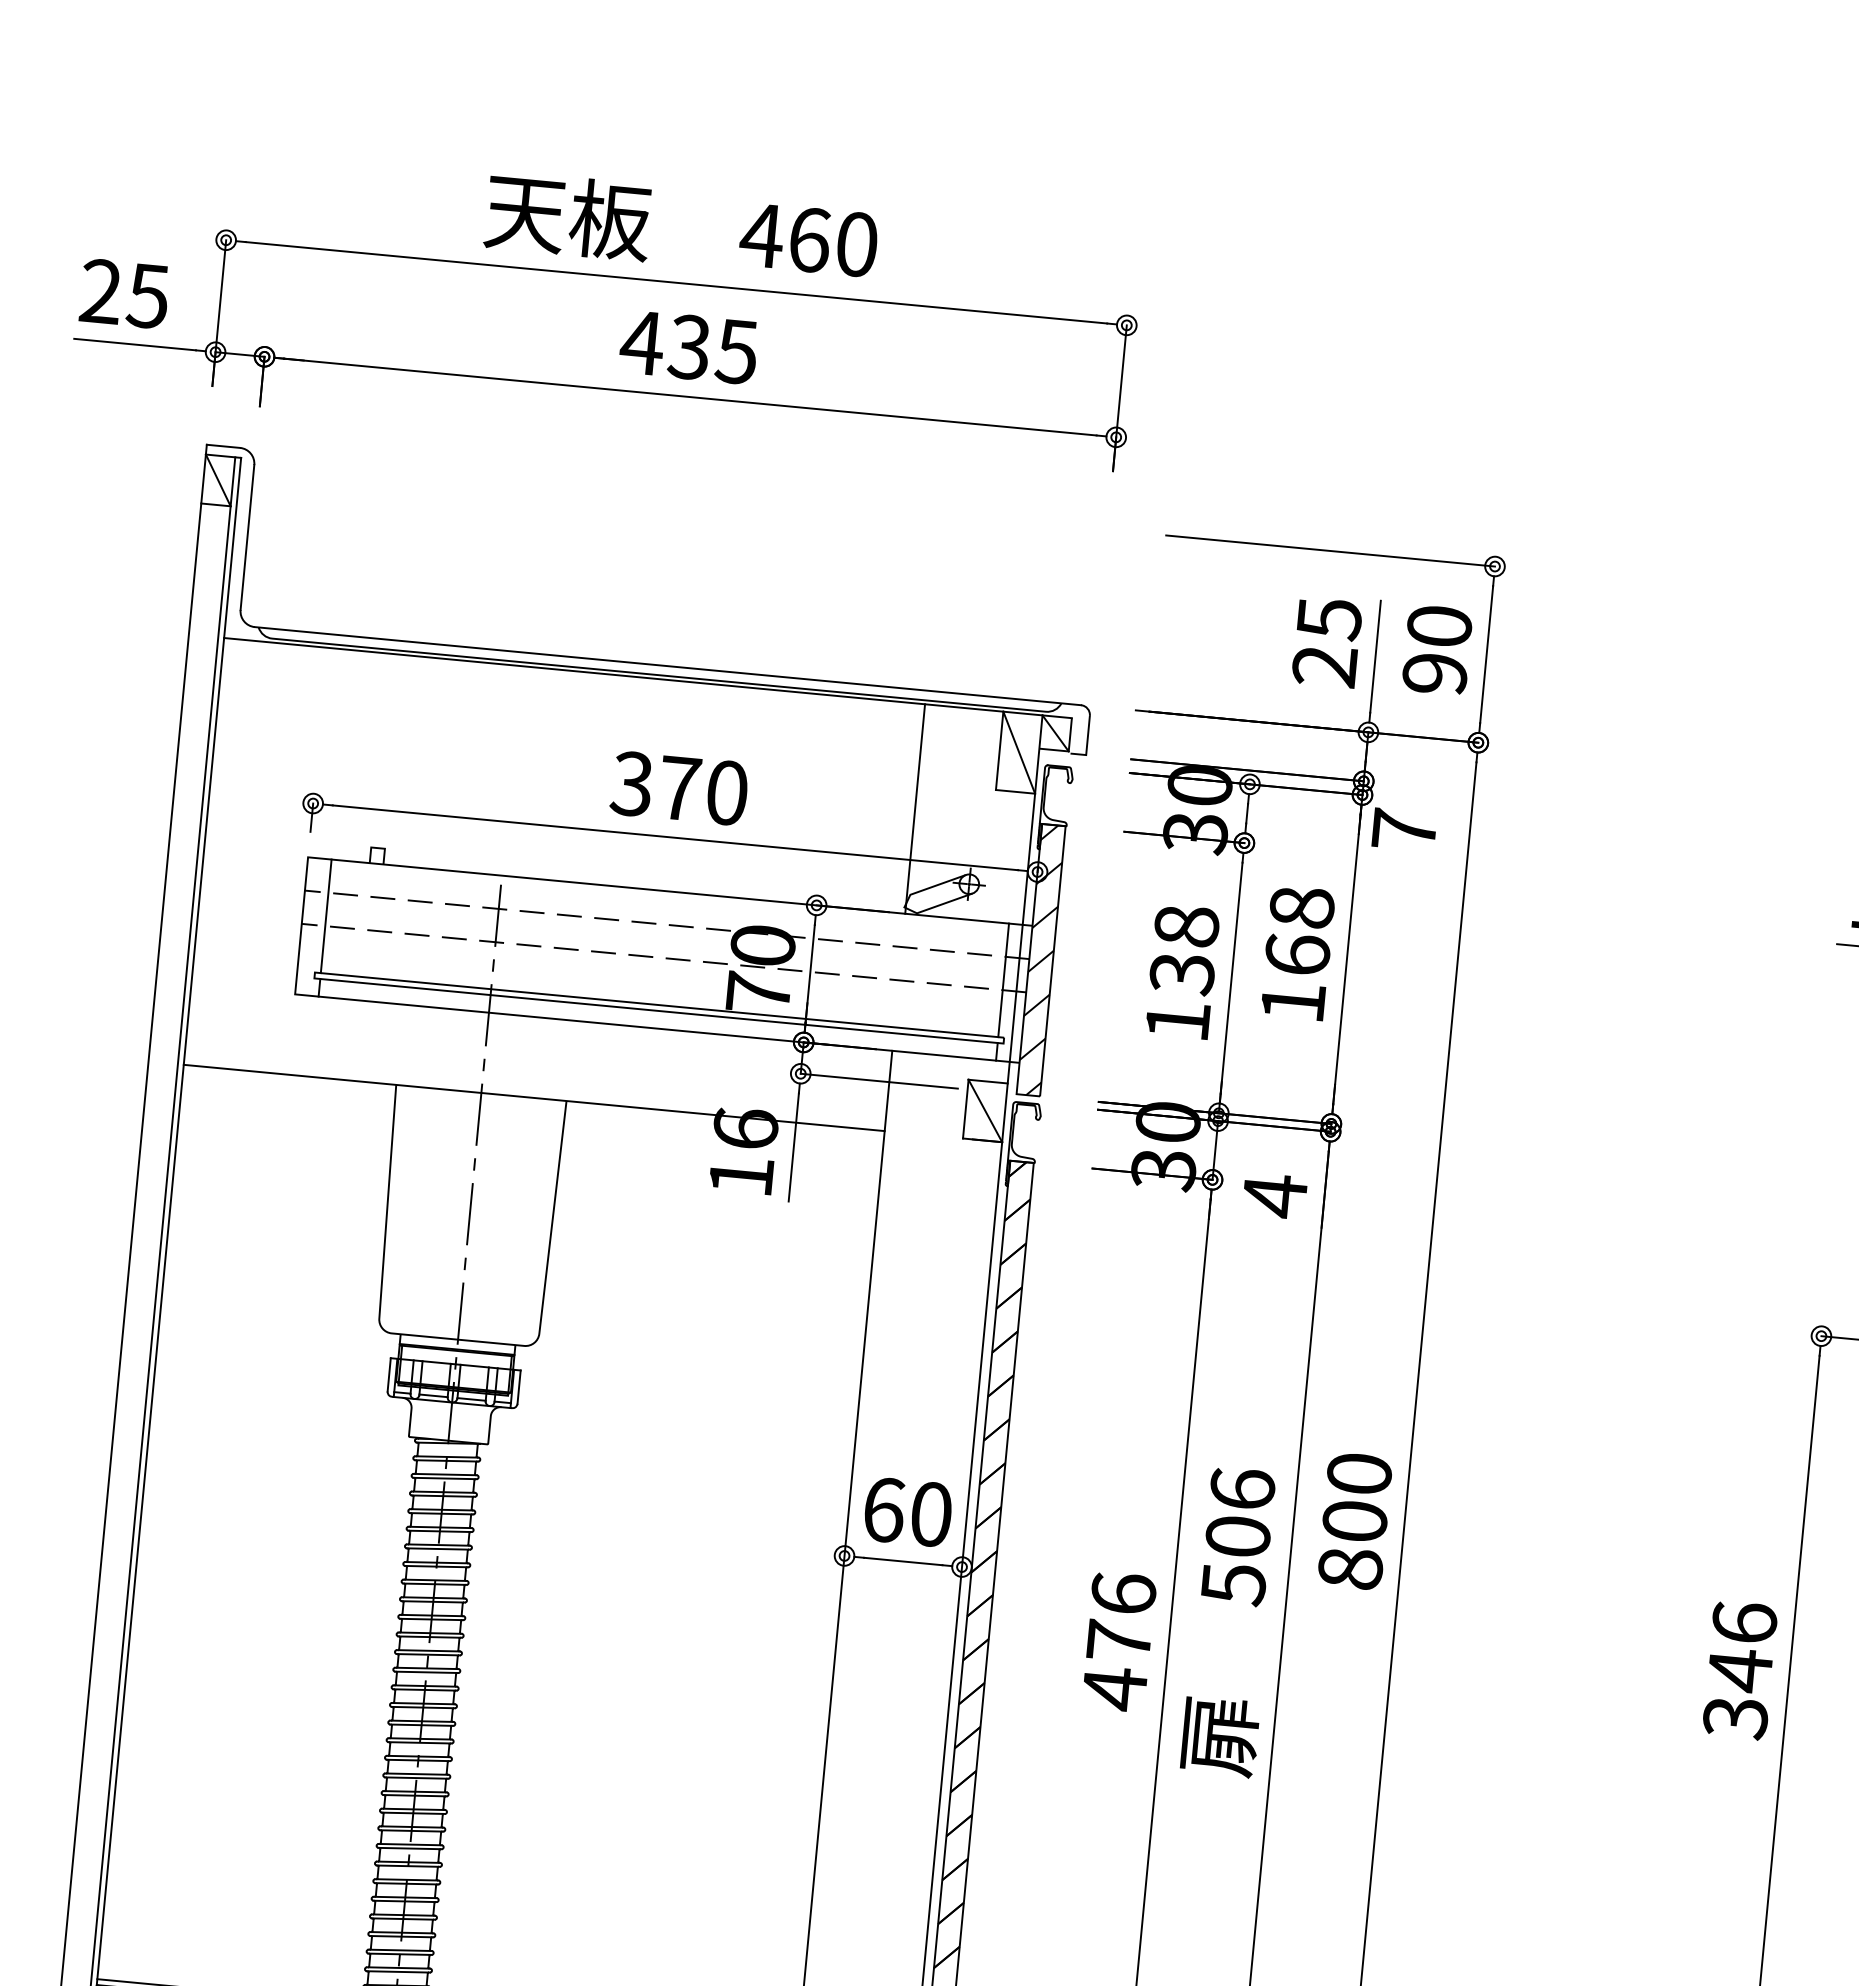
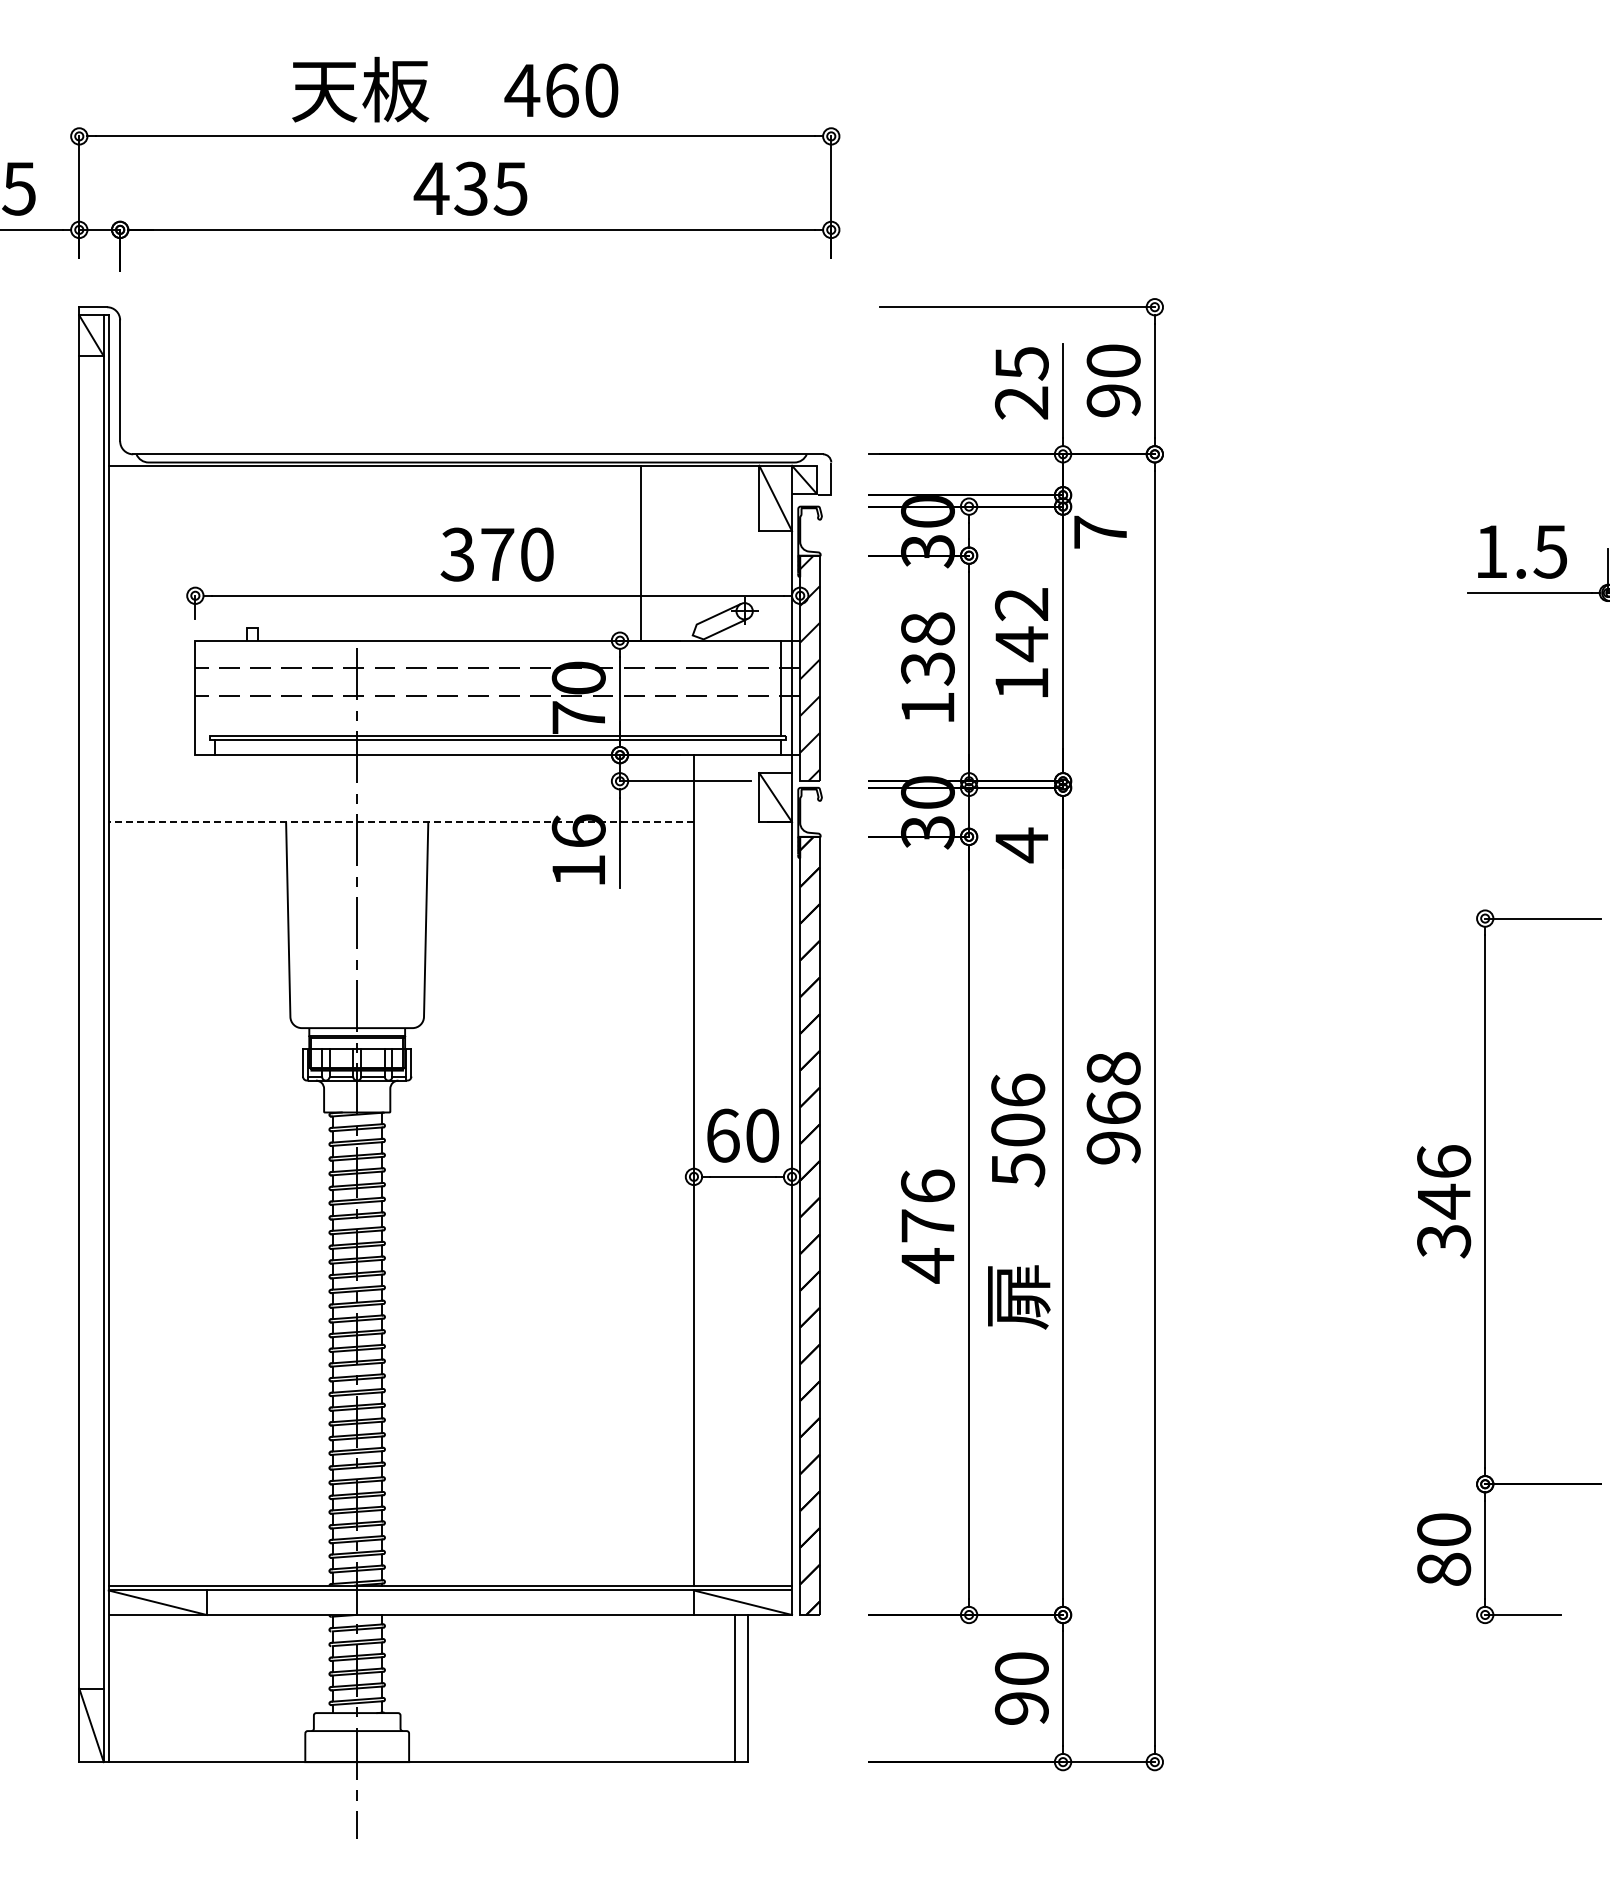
line: (914, 808) -> (640, 552), moved
line: (325, 915) -> (214, 687), removed
text: (1299, 931) -> (1021, 624), 168 -> 142
line: (534, 1098) -> (401, 822), solid -> dashed
text: (1354, 1521) -> (1113, 1108), 800 -> 968

